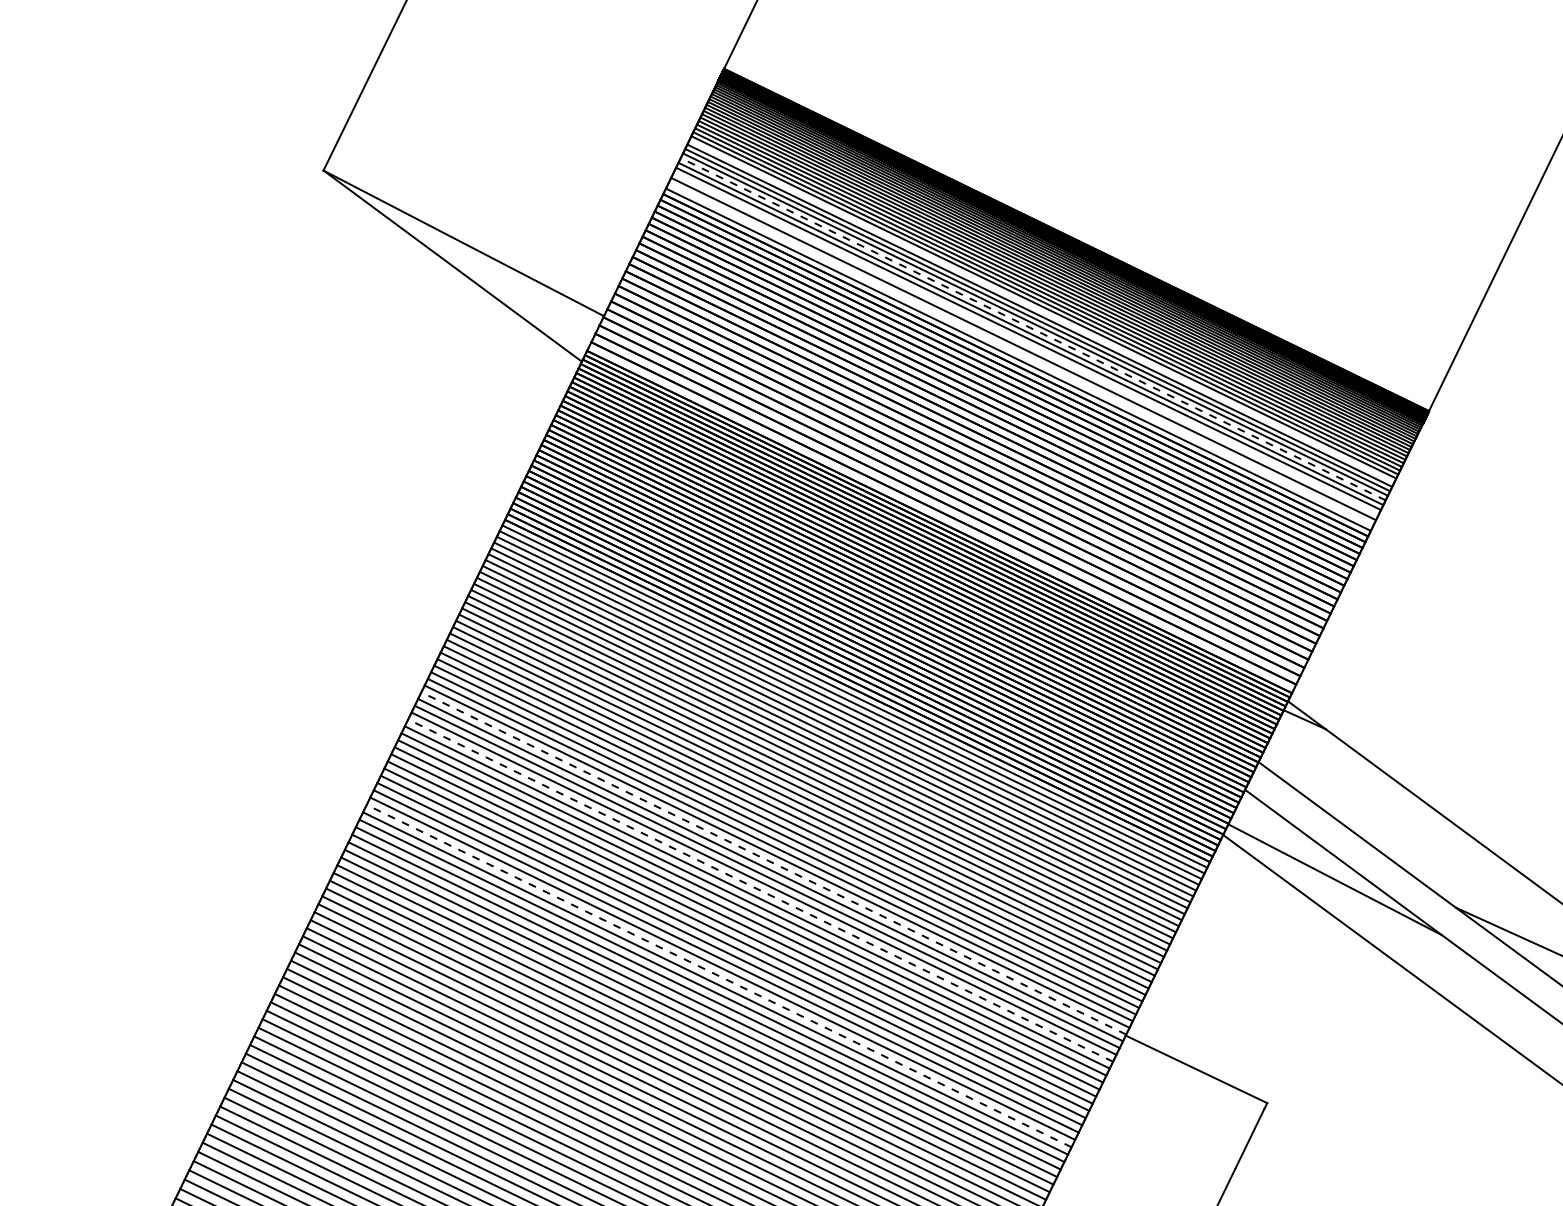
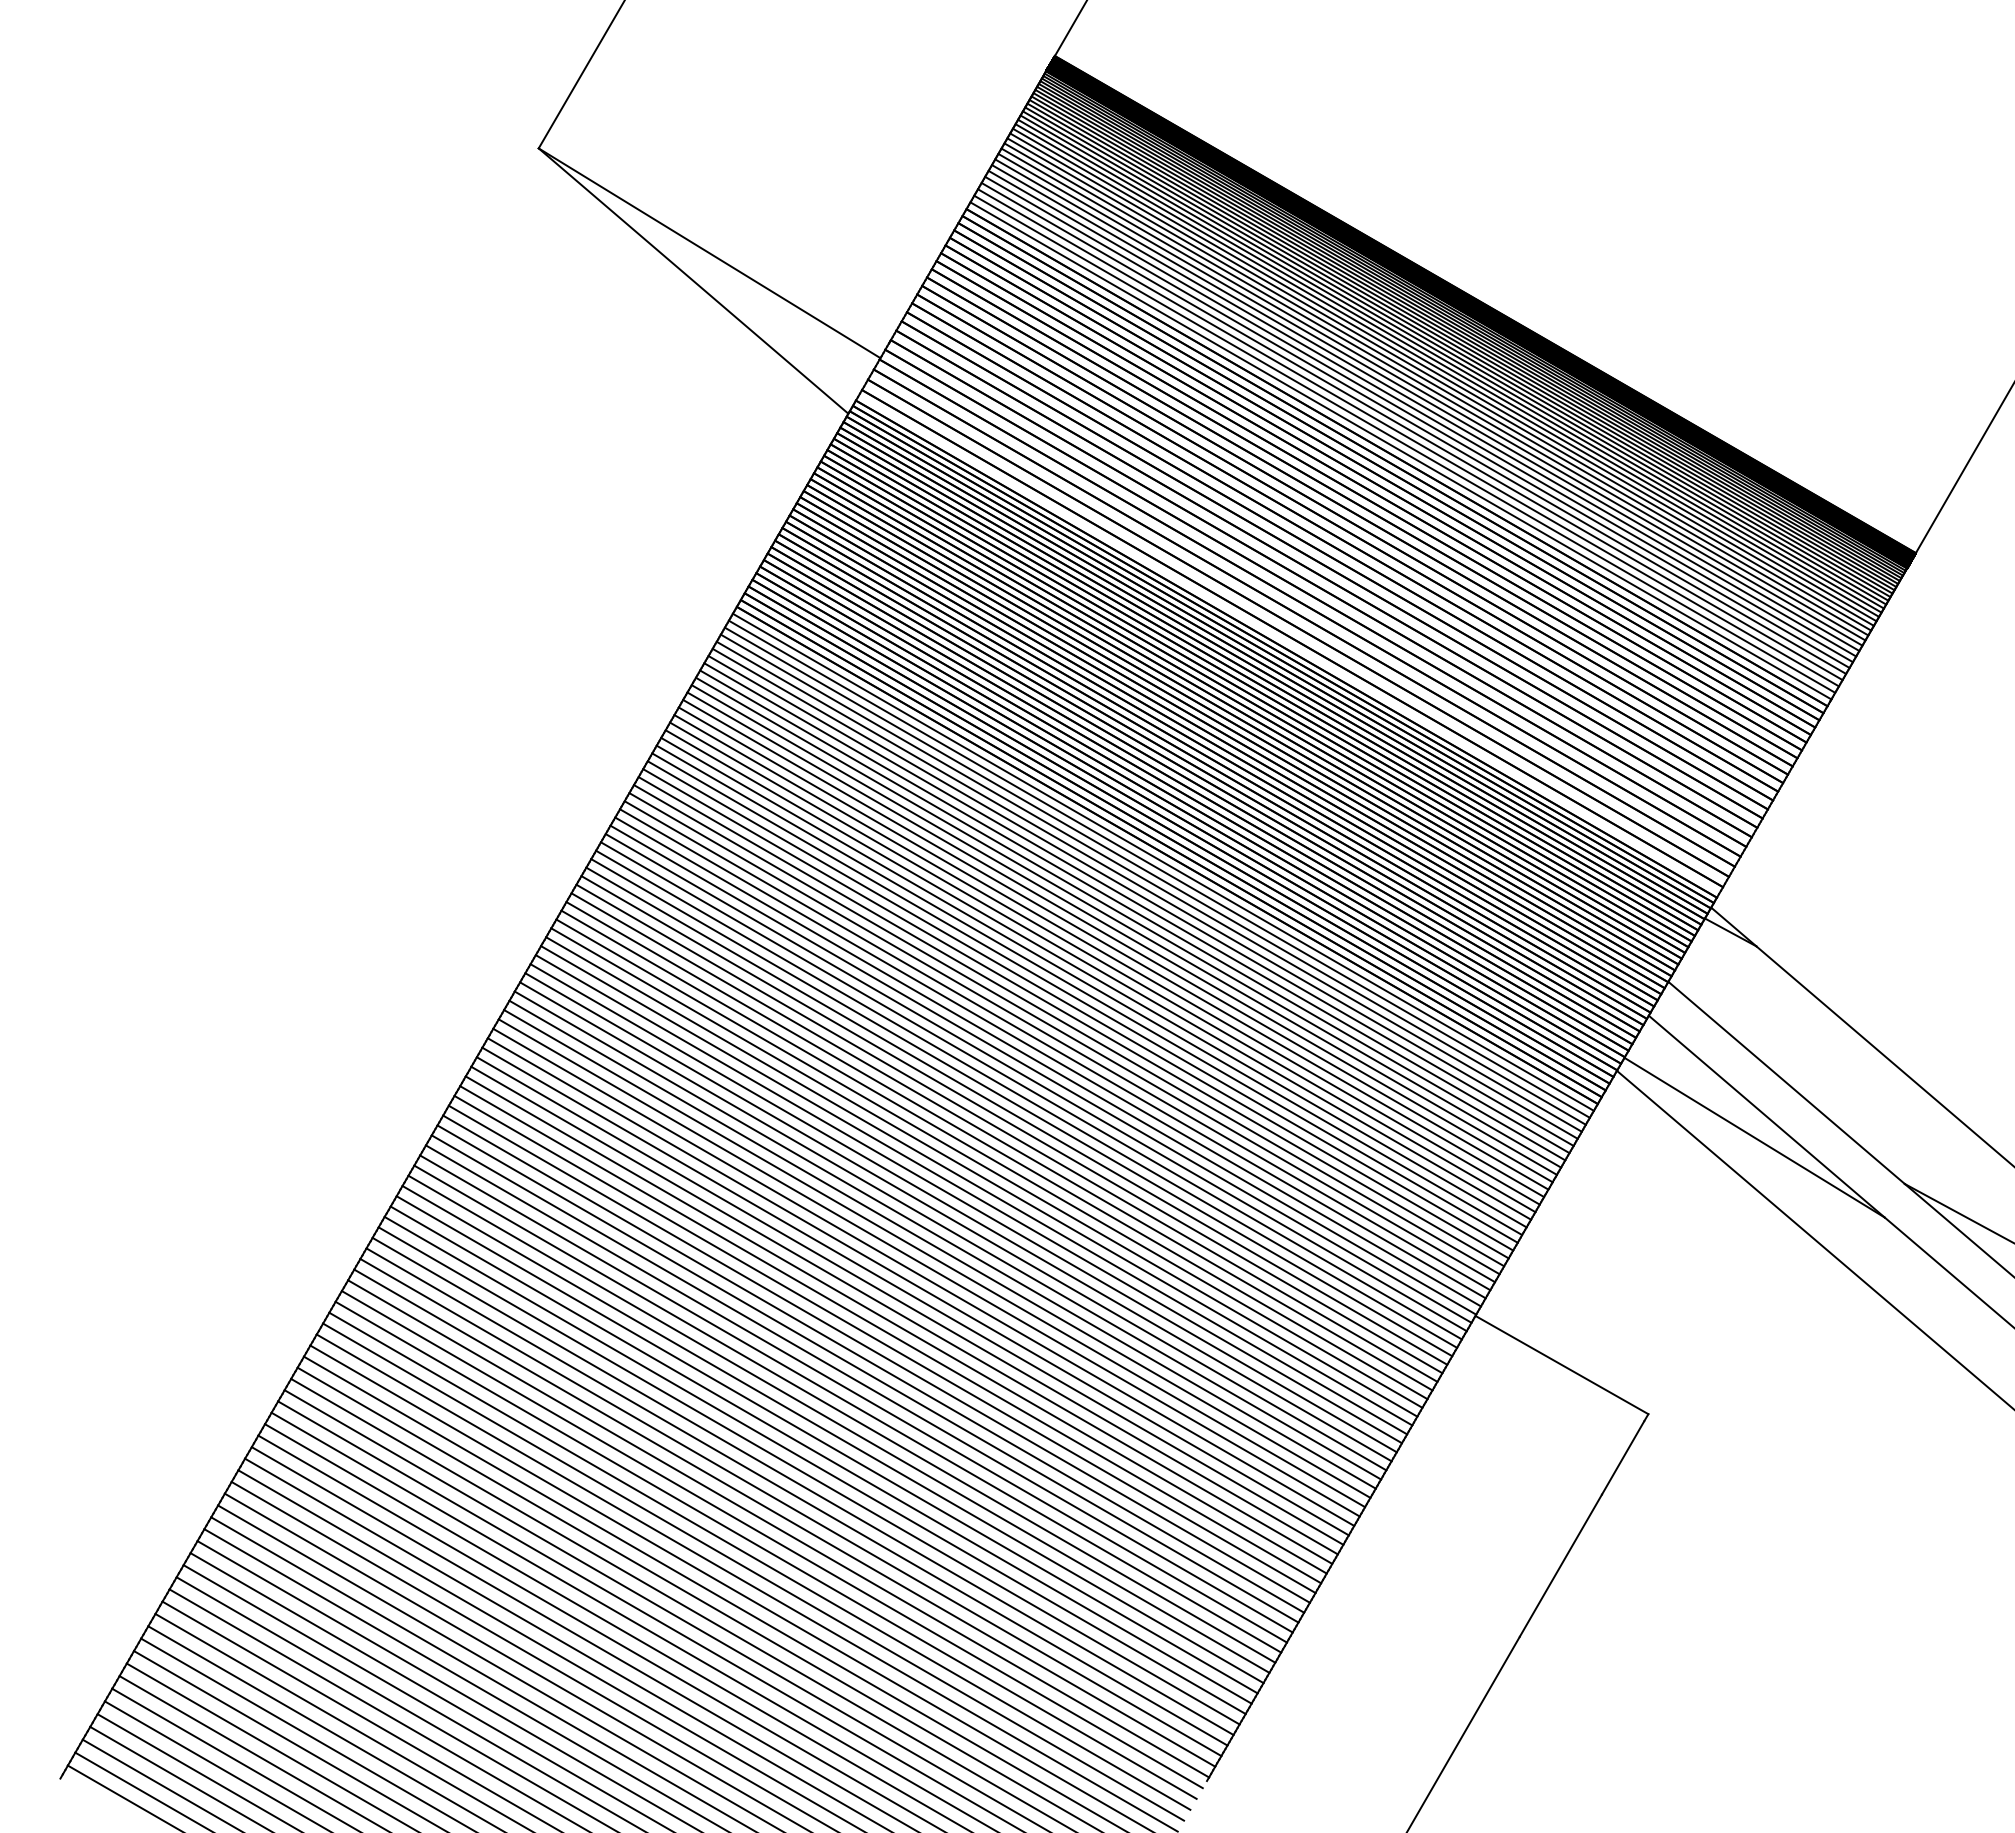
line: (1041, 311) -> (1434, 391), added
line: (1033, 329) -> (1422, 413), dashed -> solid
line: (1025, 343) -> (1411, 431), added
line: (1020, 353) -> (1404, 443), added
line: (773, 862) -> (1045, 1065), dashed -> solid
line: (760, 890) -> (1026, 1099), dashed -> solid
line: (718, 975) -> (965, 1203), dashed -> solid

